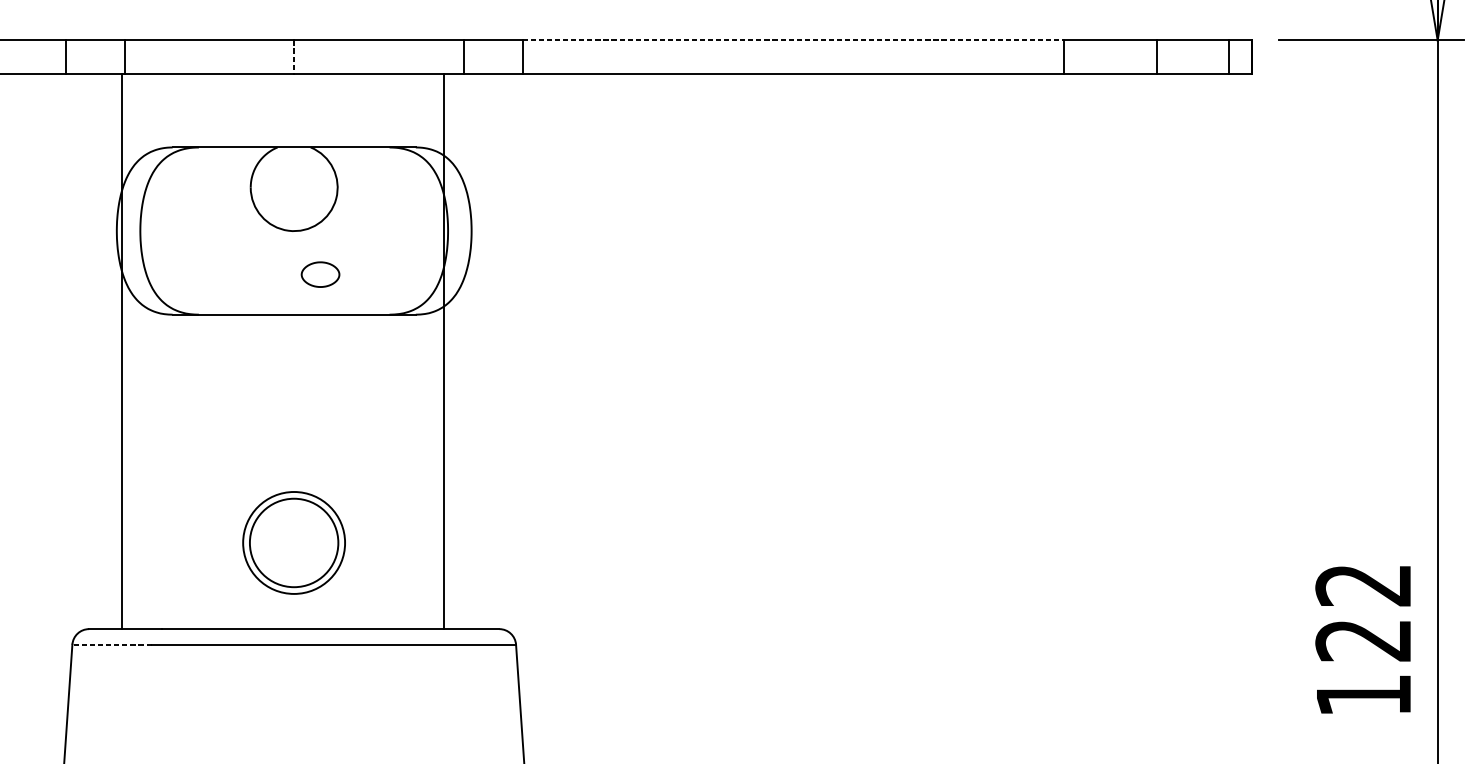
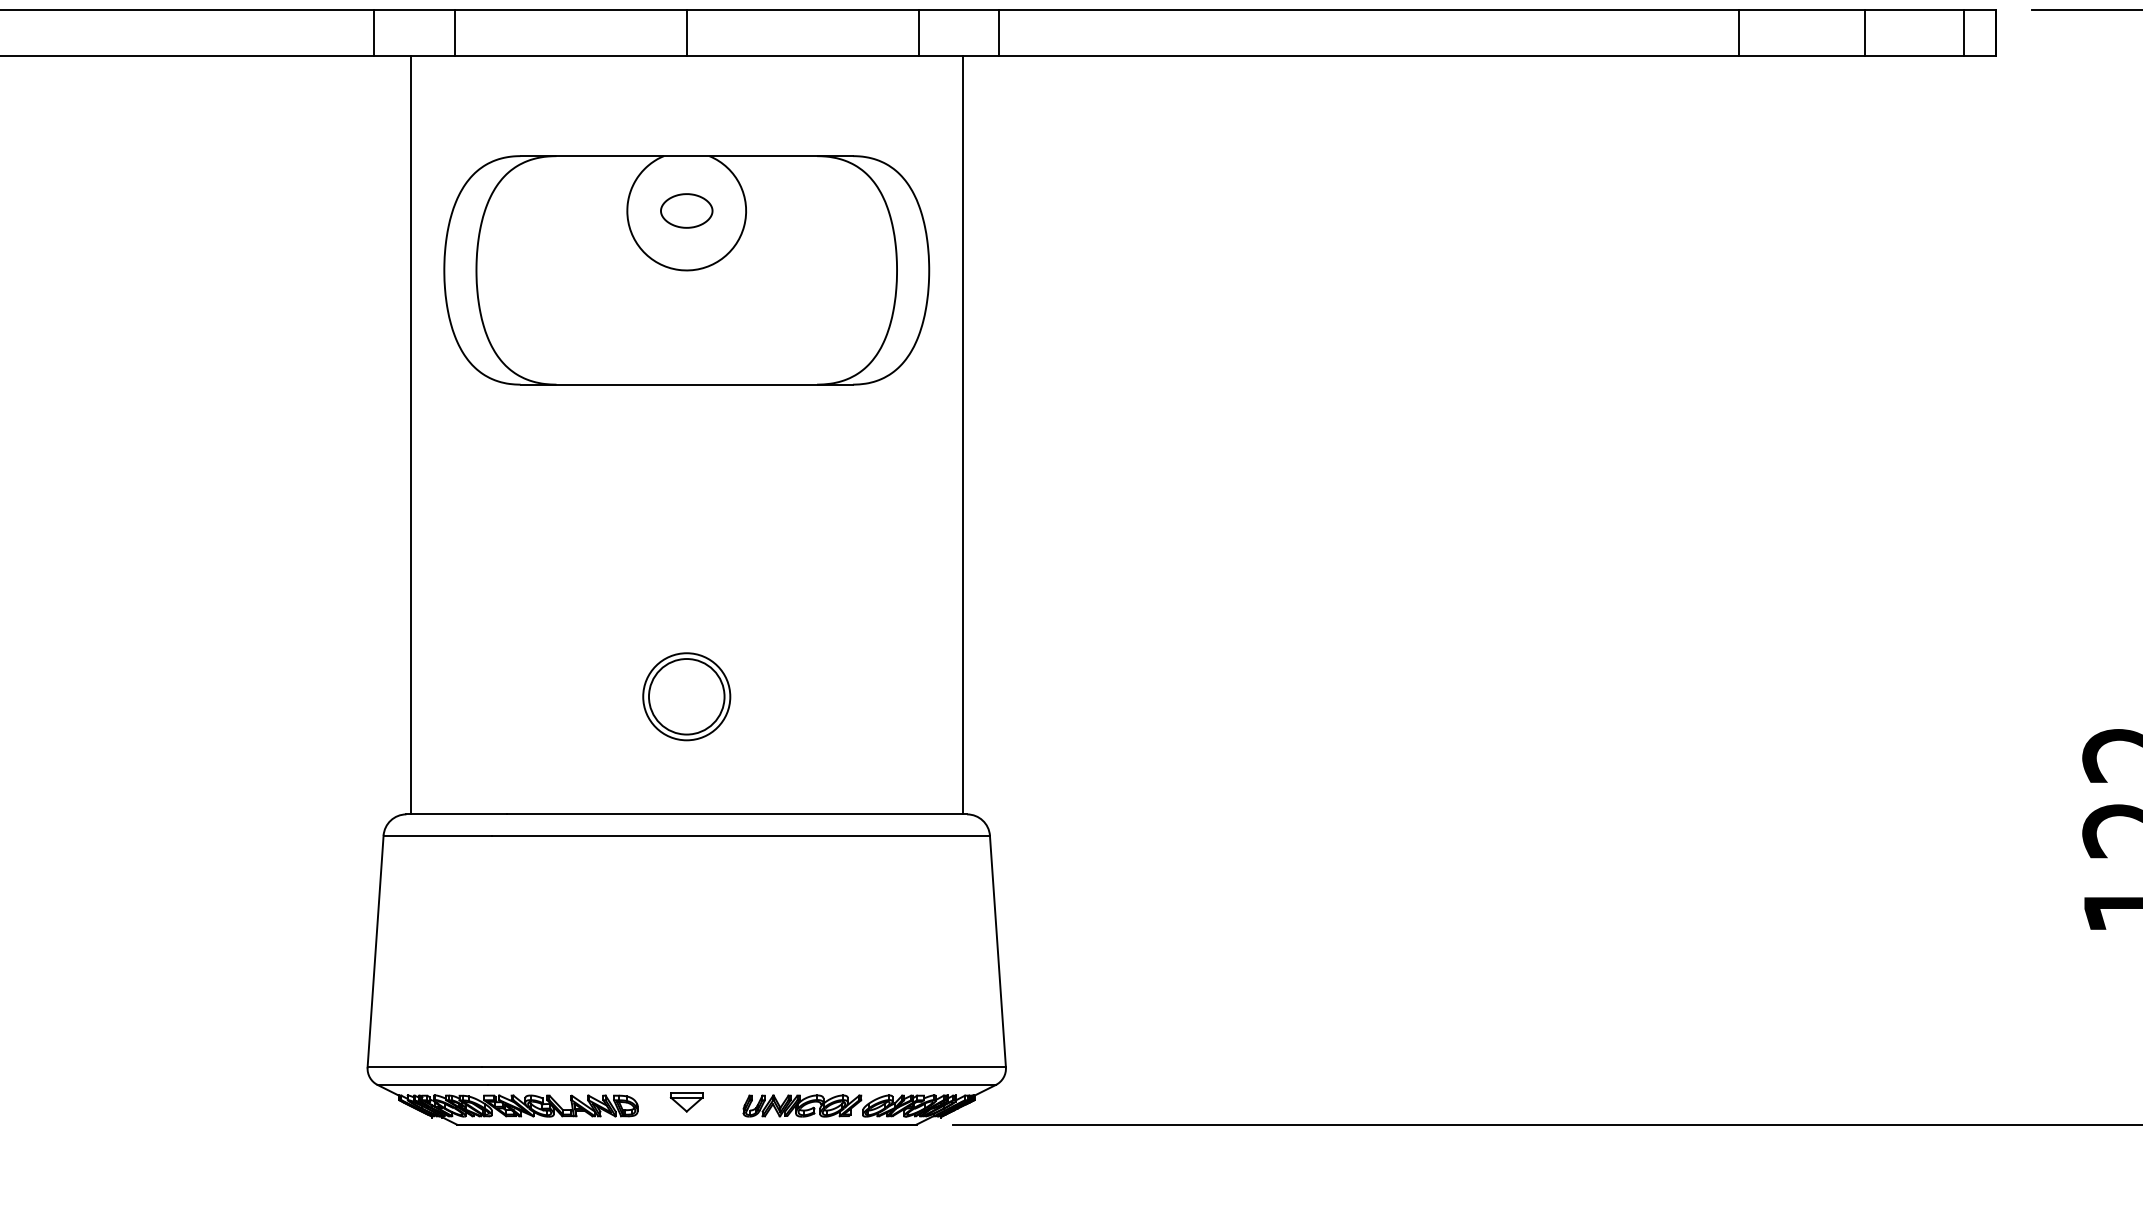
line: (793, 40) -> (1369, 9), dashed -> solid
line: (294, 57) -> (686, 32), dashed -> solid
part: (320, 274) -> (686, 210), moved
line: (122, 351) -> (411, 434), moved
line: (444, 351) -> (962, 434), moved
part: (294, 542) -> (686, 696), size x0.62
line: (111, 644) -> (437, 835), dashed -> solid

